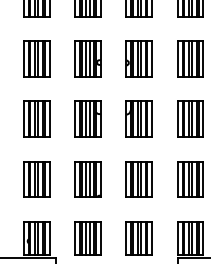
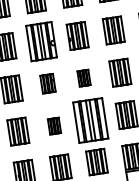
part: (87, 58) -> (41, 40), size x1.4
part: (87, 118) -> (47, 83), size x0.7
part: (138, 118) -> (83, 77), size x0.6
part: (87, 179) -> (54, 126), size x0.6
part: (138, 179) -> (90, 120), size x1.6

